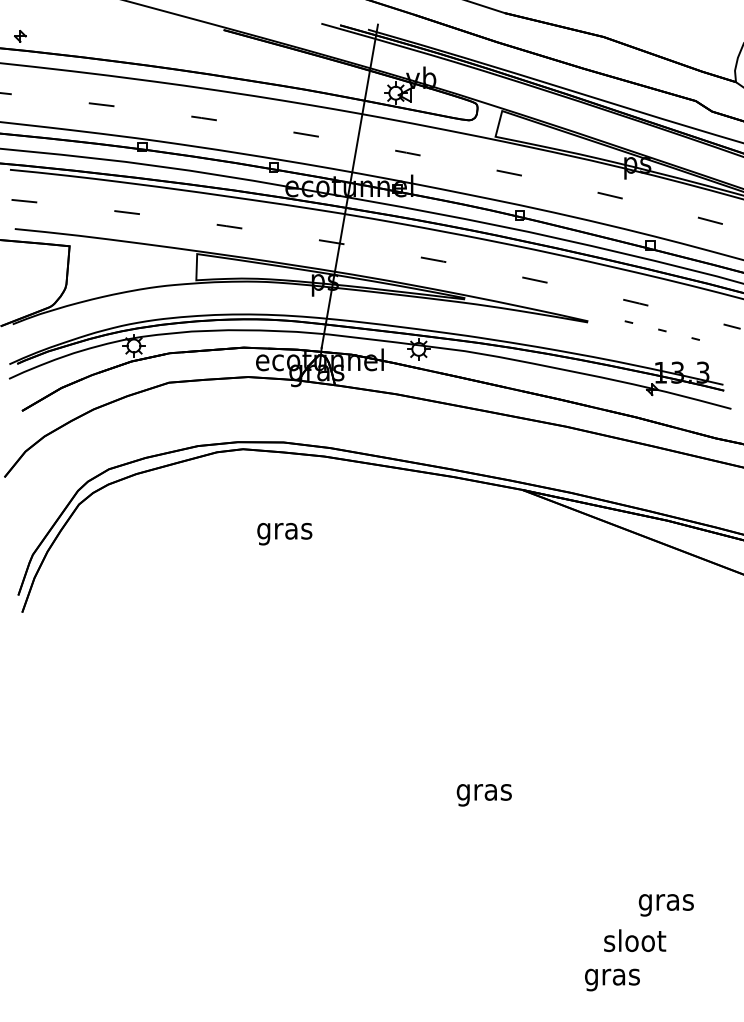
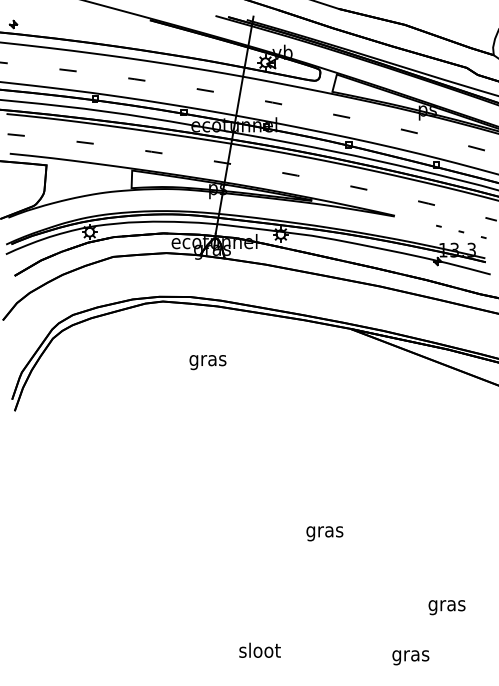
line: (662, 329) -> (461, 231), moved
text: (284, 534) -> (207, 362), moved
text: (634, 939) -> (259, 649), moved

